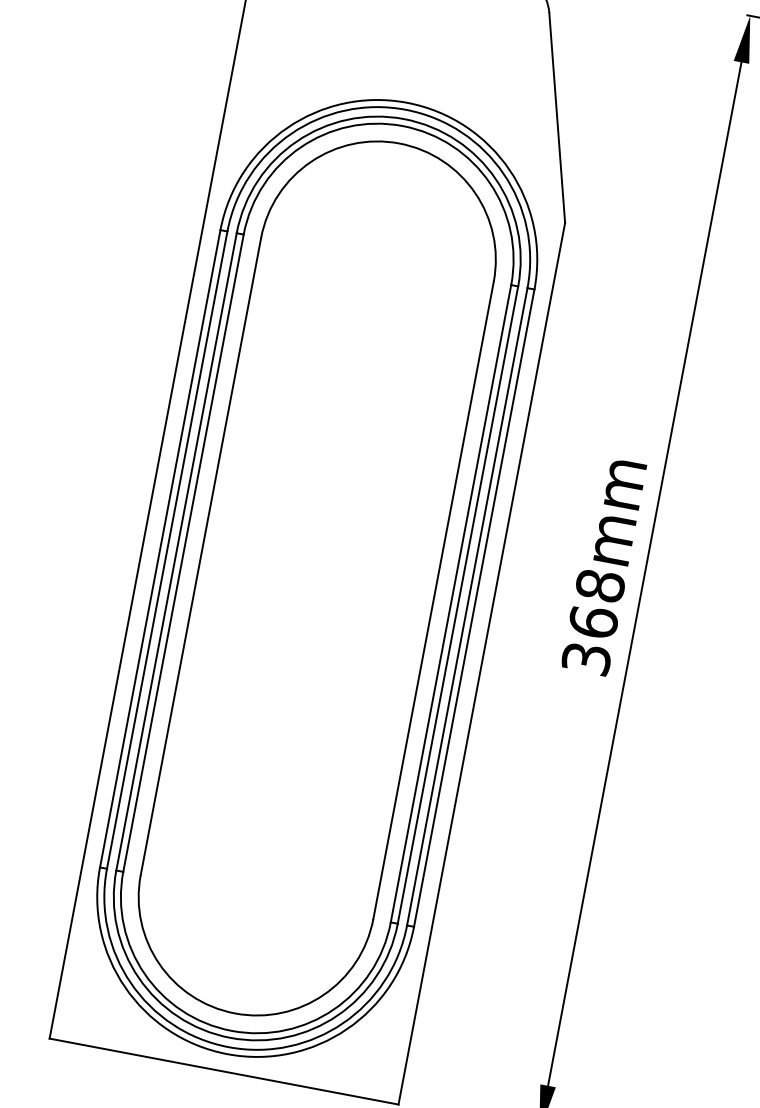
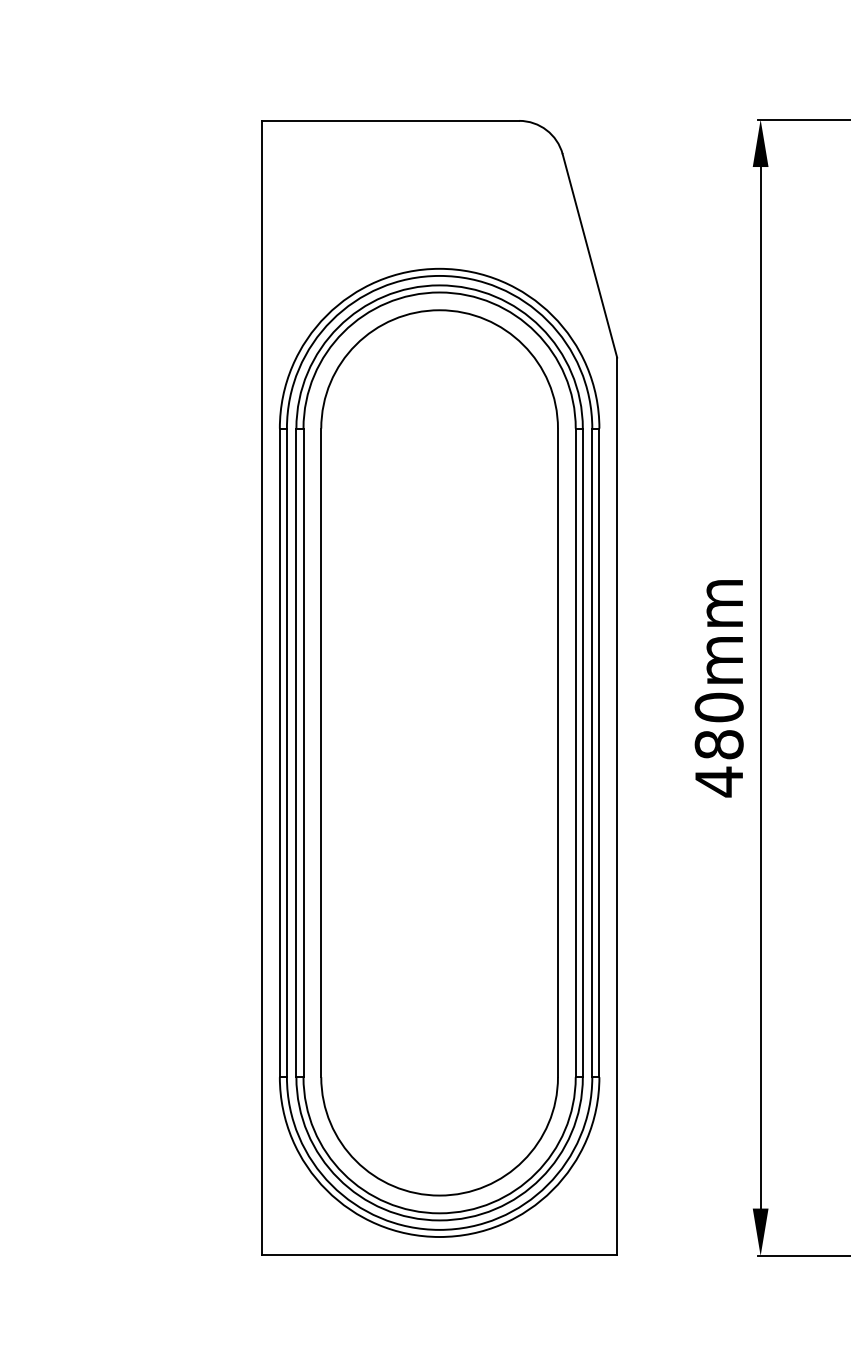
text: (592, 621) -> (718, 744), 368mm -> 480mm

